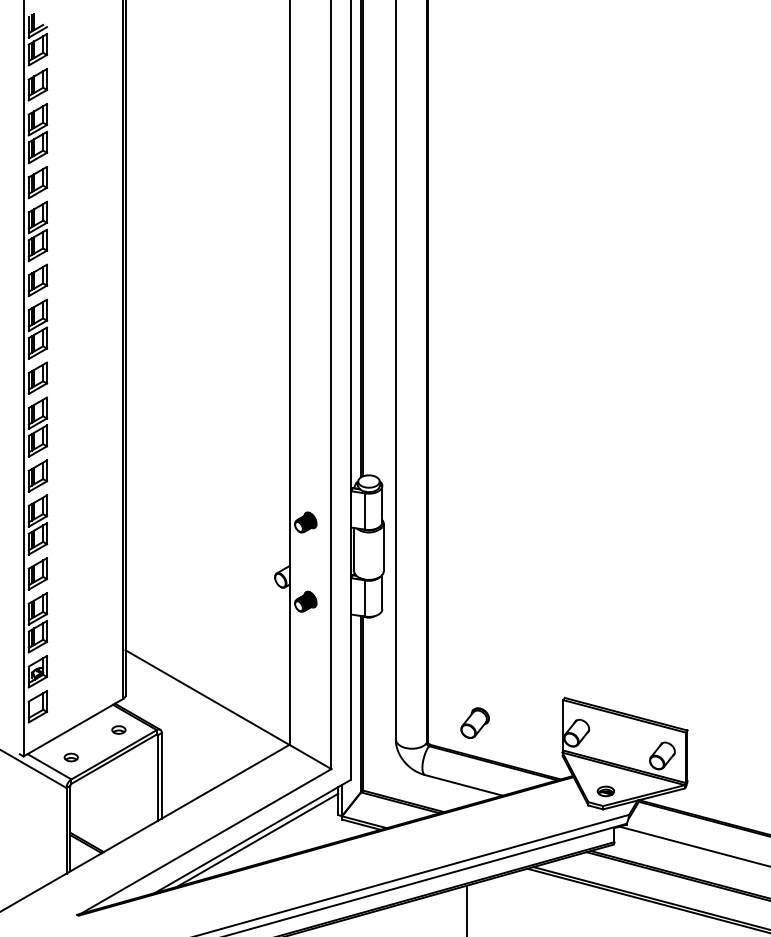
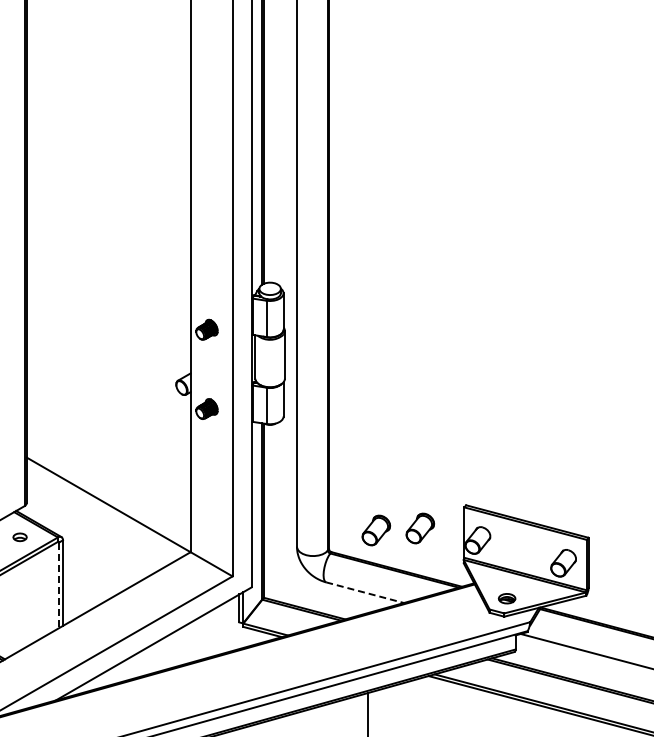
part: (518, 720) -> (419, 527), added
line: (157, 778) -> (58, 585), solid -> dashed
line: (464, 785) -> (365, 592), solid -> dashed
line: (257, 839) -> (158, 646), removed

